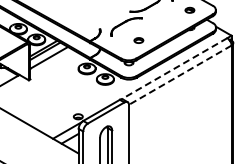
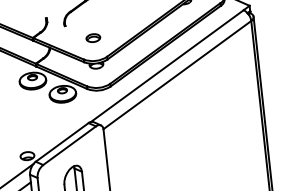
part: (138, 40) -> (92, 38), moved
line: (174, 68) -> (167, 65), dashed -> solid
line: (179, 75) -> (176, 75), dashed -> solid

